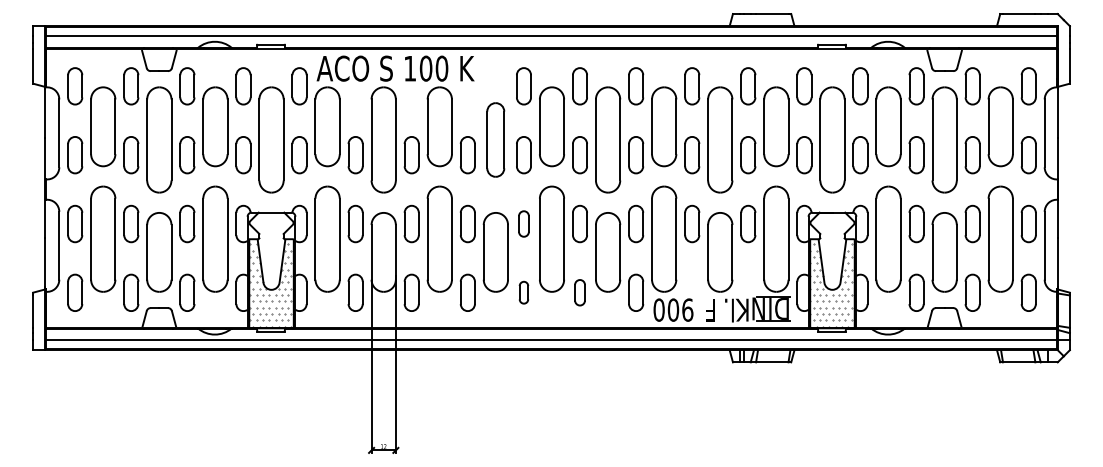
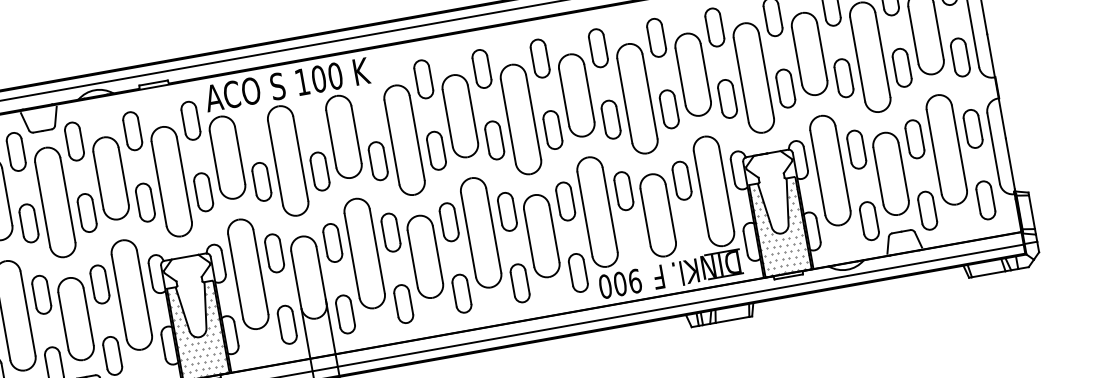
part: (495, 139) -> (404, 139), size x1.43
part: (523, 223) -> (448, 221), size x1.43
part: (523, 292) -> (461, 293), size x1.67
part: (579, 292) -> (519, 283), size x1.43

